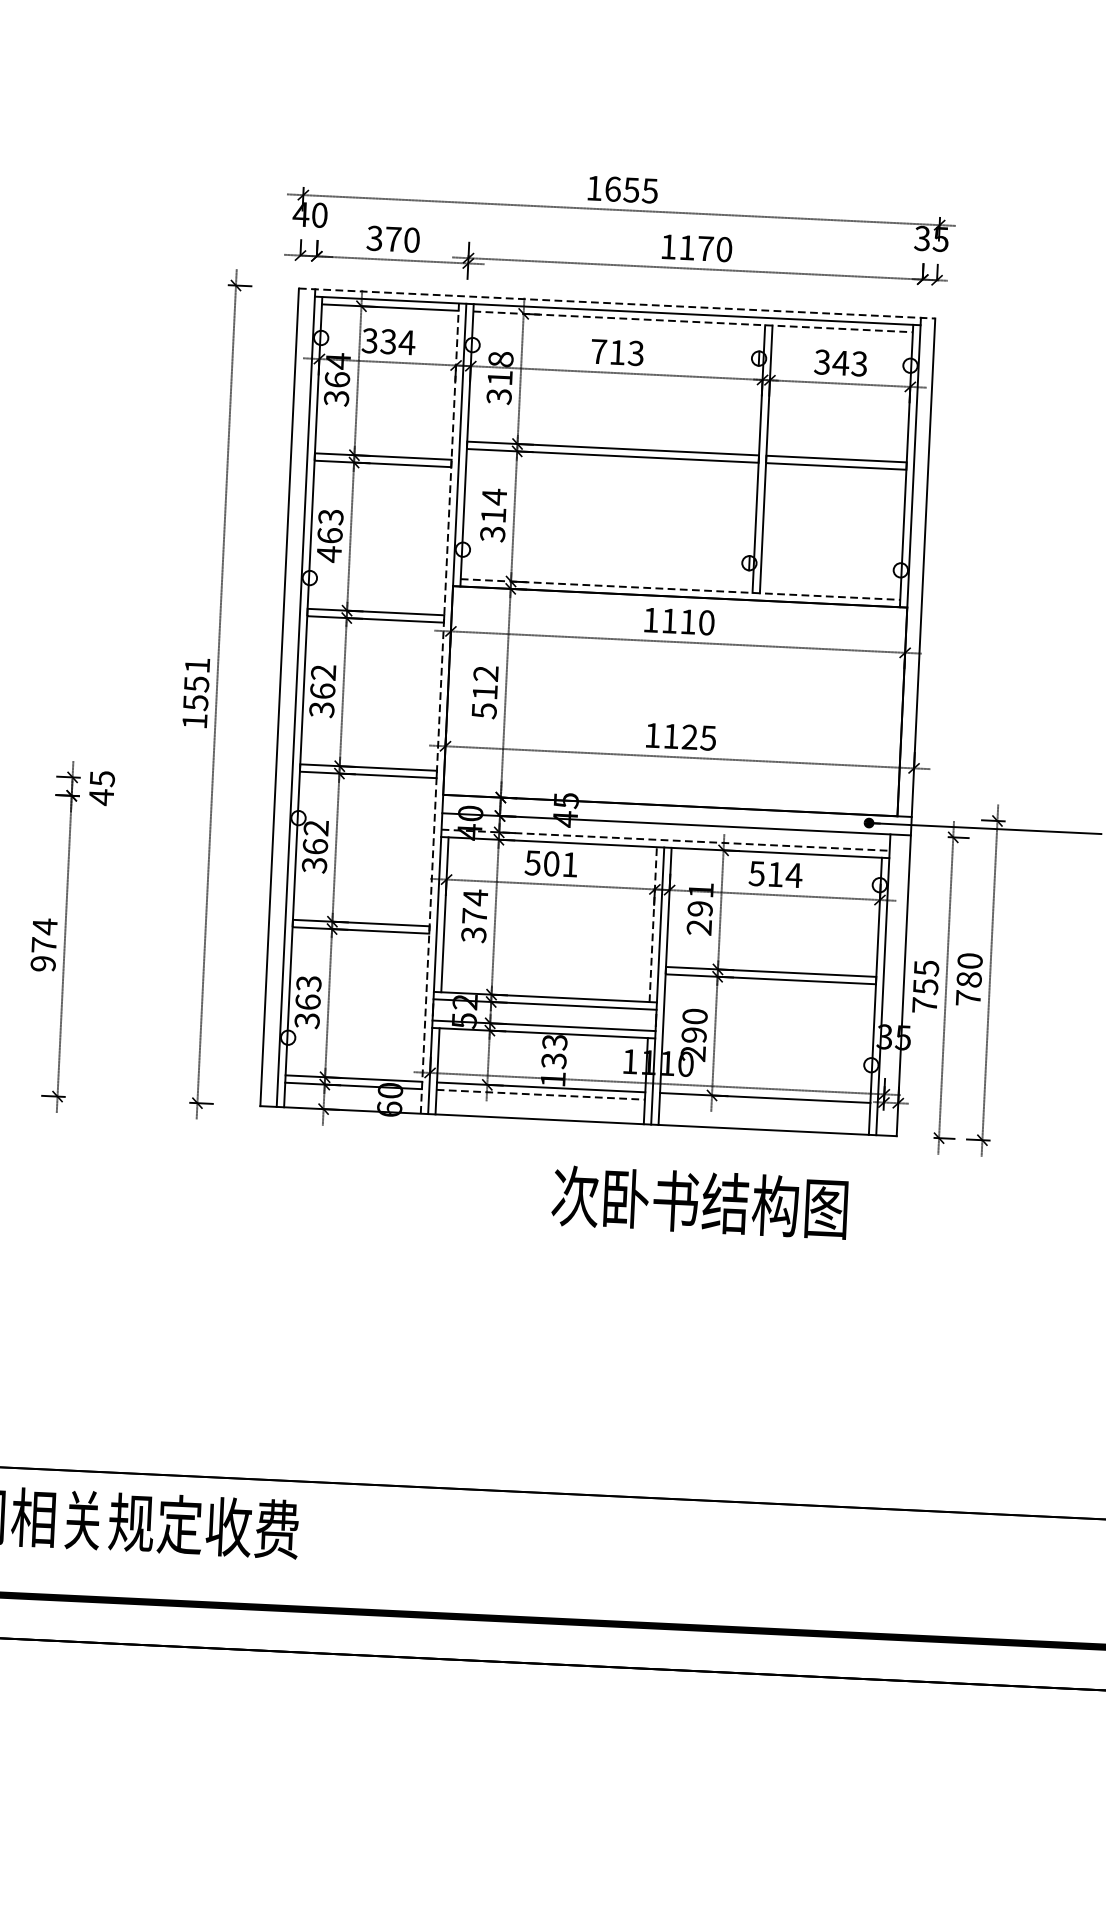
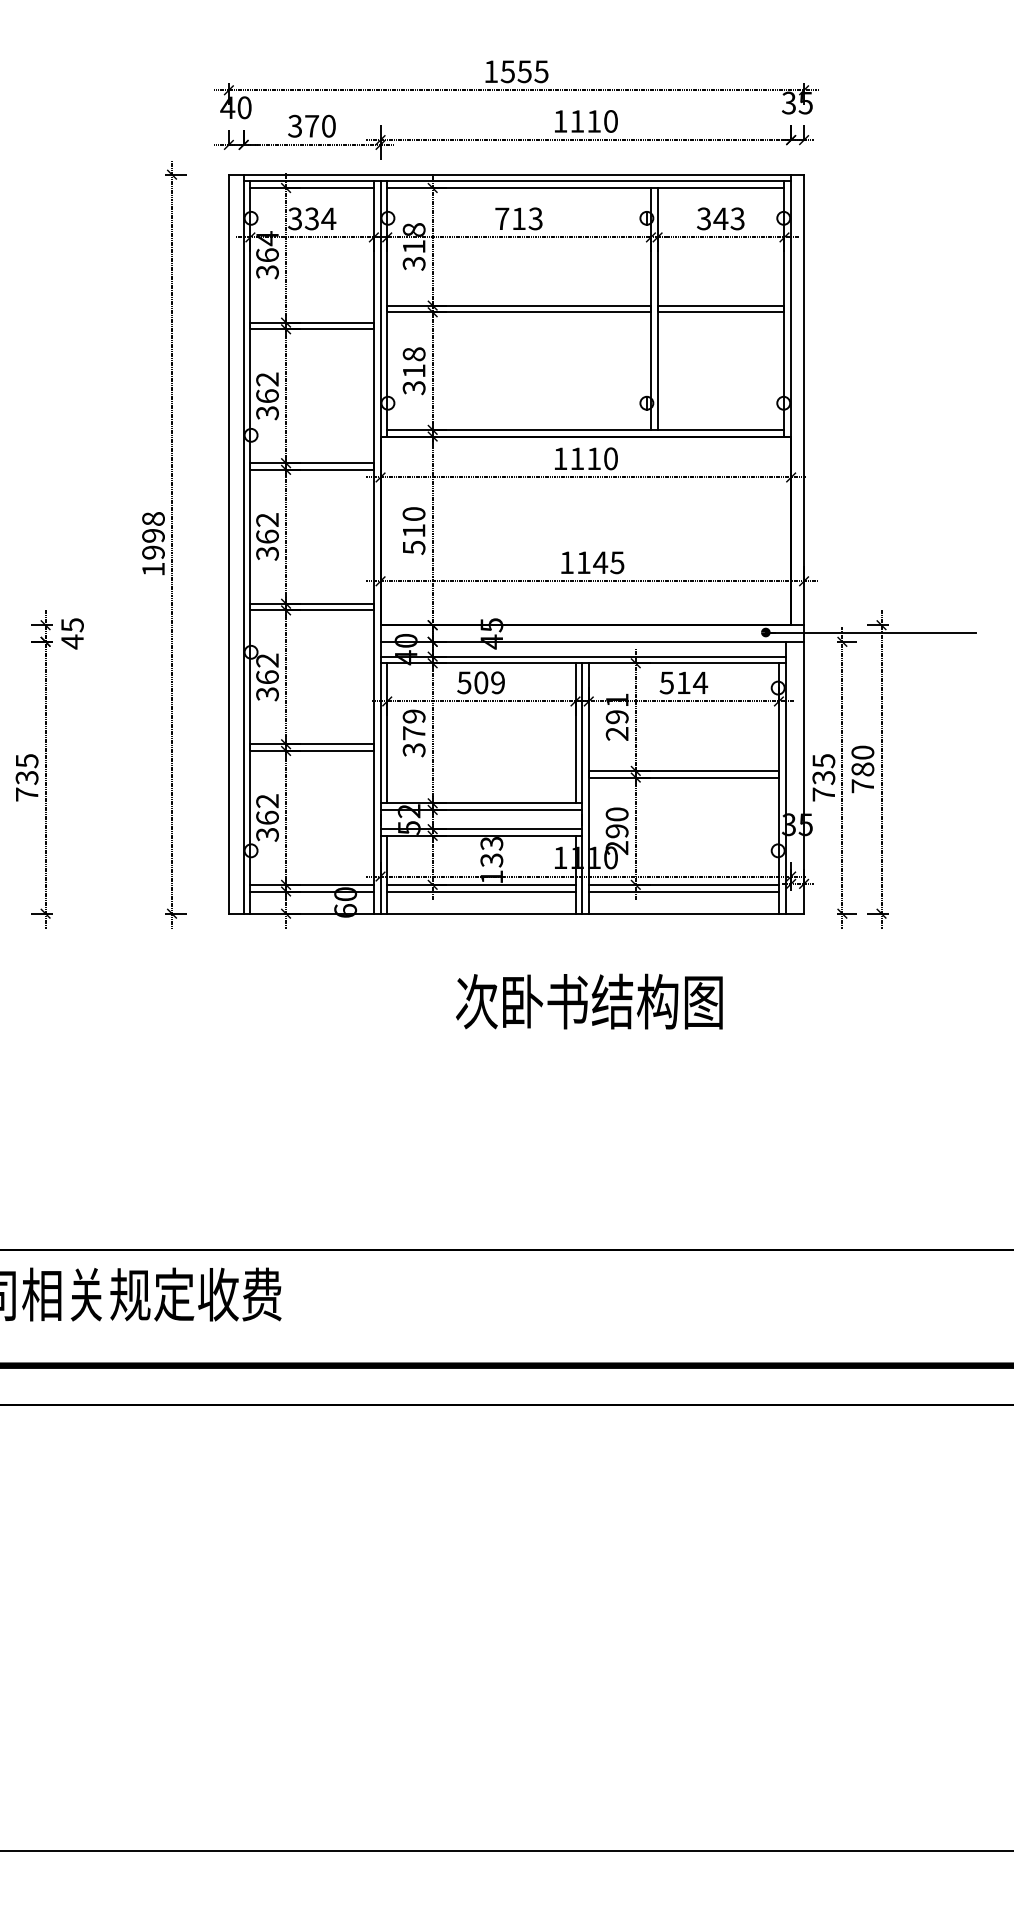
text: (612, 188) -> (507, 71), 1655 -> 1555
text: (706, 248) -> (594, 121), 1170 -> 1110
line: (617, 303) -> (516, 174), dashed -> solid
line: (692, 322) -> (585, 188), dashed -> solid
text: (493, 495) -> (413, 353), 314 -> 318
text: (330, 535) -> (267, 396), 463 -> 362
line: (680, 589) -> (585, 429), dashed -> solid
text: (485, 674) -> (413, 514), 512 -> 510
text: (196, 683) -> (153, 535), 1551 -> 1998
line: (439, 708) -> (373, 547), dashed -> solid
text: (689, 736) -> (600, 562), 1125 -> 1145
line: (666, 840) -> (583, 656), dashed -> solid
text: (569, 864) -> (497, 682), 501 -> 509
text: (474, 897) -> (413, 716), 374 -> 379
line: (653, 924) -> (575, 733), dashed -> solid
text: (43, 944) -> (26, 777), 974 -> 735
text: (308, 984) -> (267, 801), 363 -> 362
text: (925, 986) -> (823, 777), 755 -> 735
line: (540, 1094) -> (481, 891), dashed -> solid
line: (764, 1105) -> (683, 891), added
text: (700, 1202) -> (589, 1001), moved

